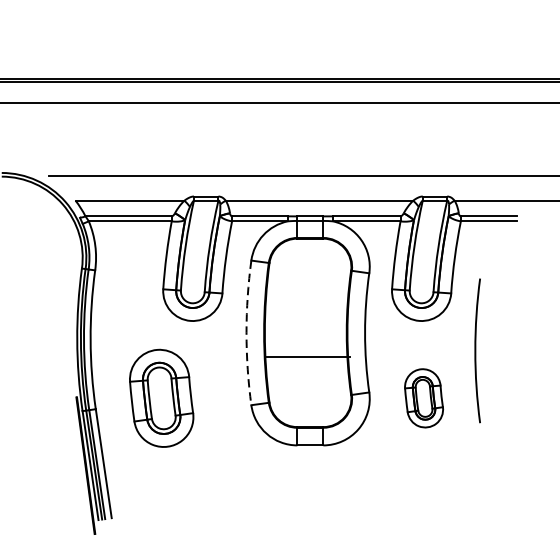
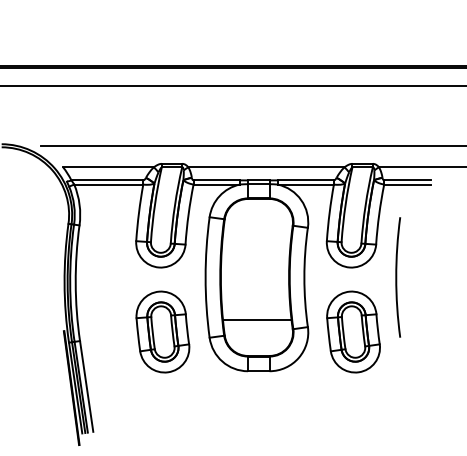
arc: (246, 332) -> (205, 277), dashed -> solid
arc: (476, 350) -> (397, 277), moved
line: (307, 356) -> (256, 319), moved
part: (161, 397) -> (162, 331), moved
part: (424, 397) -> (353, 331), size x1.67

